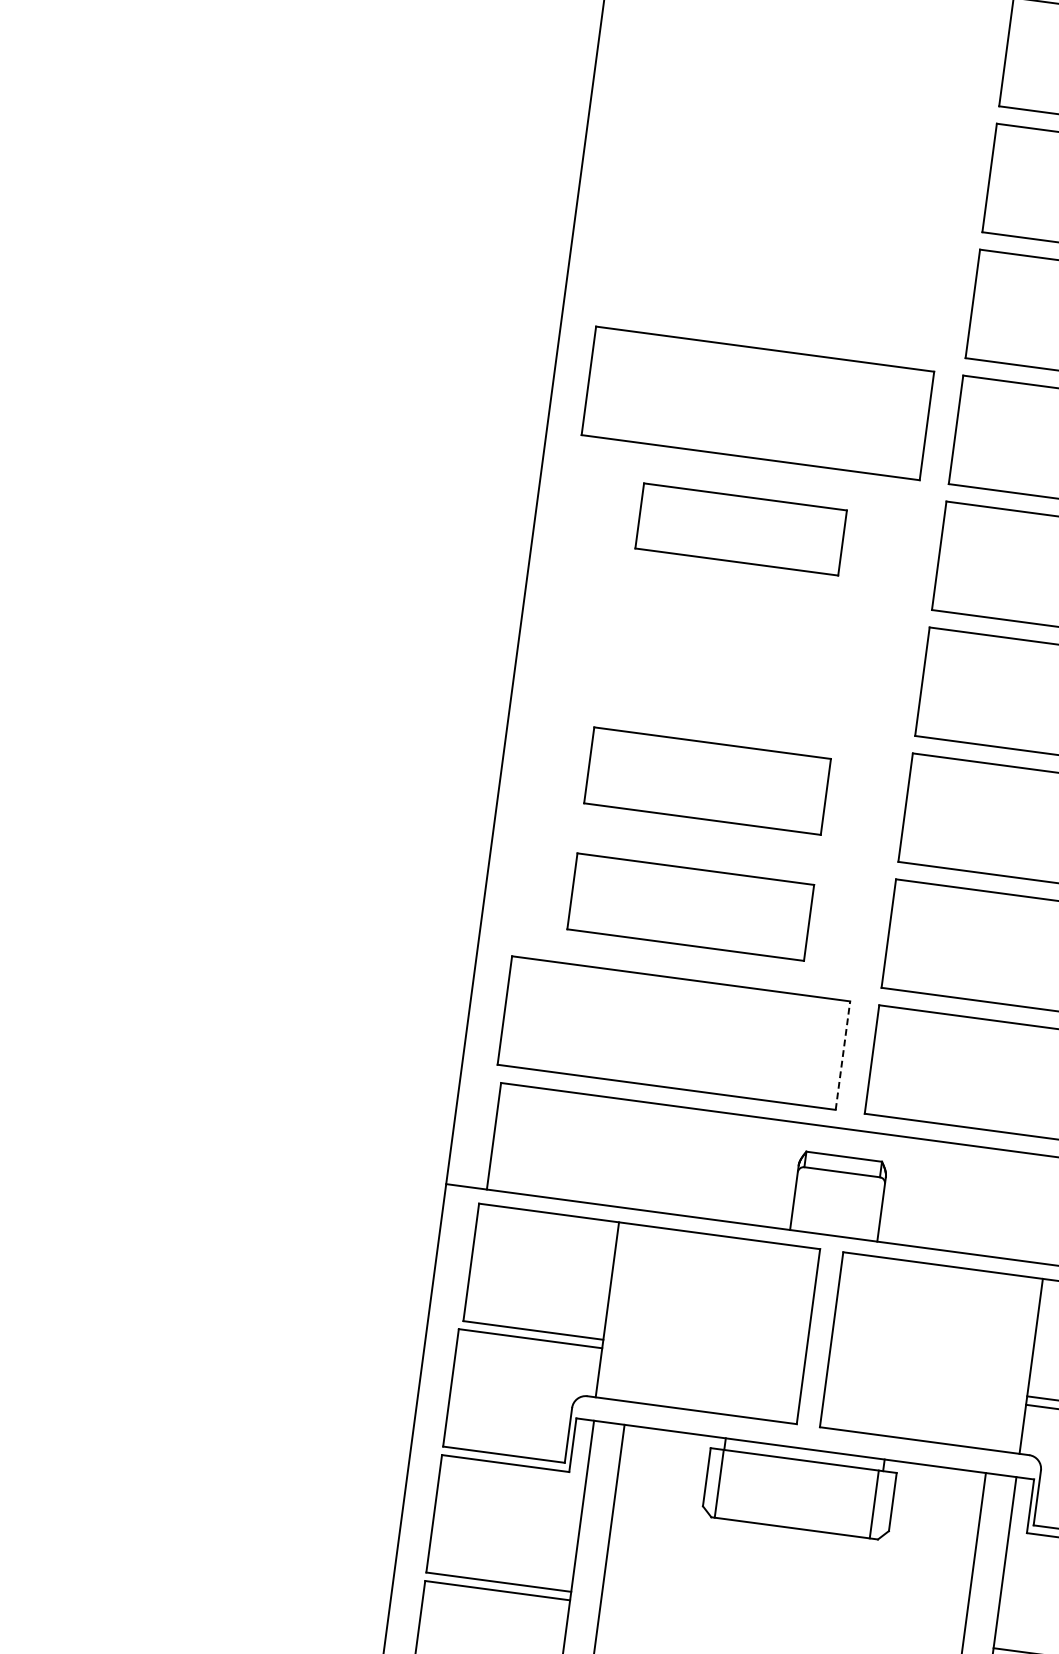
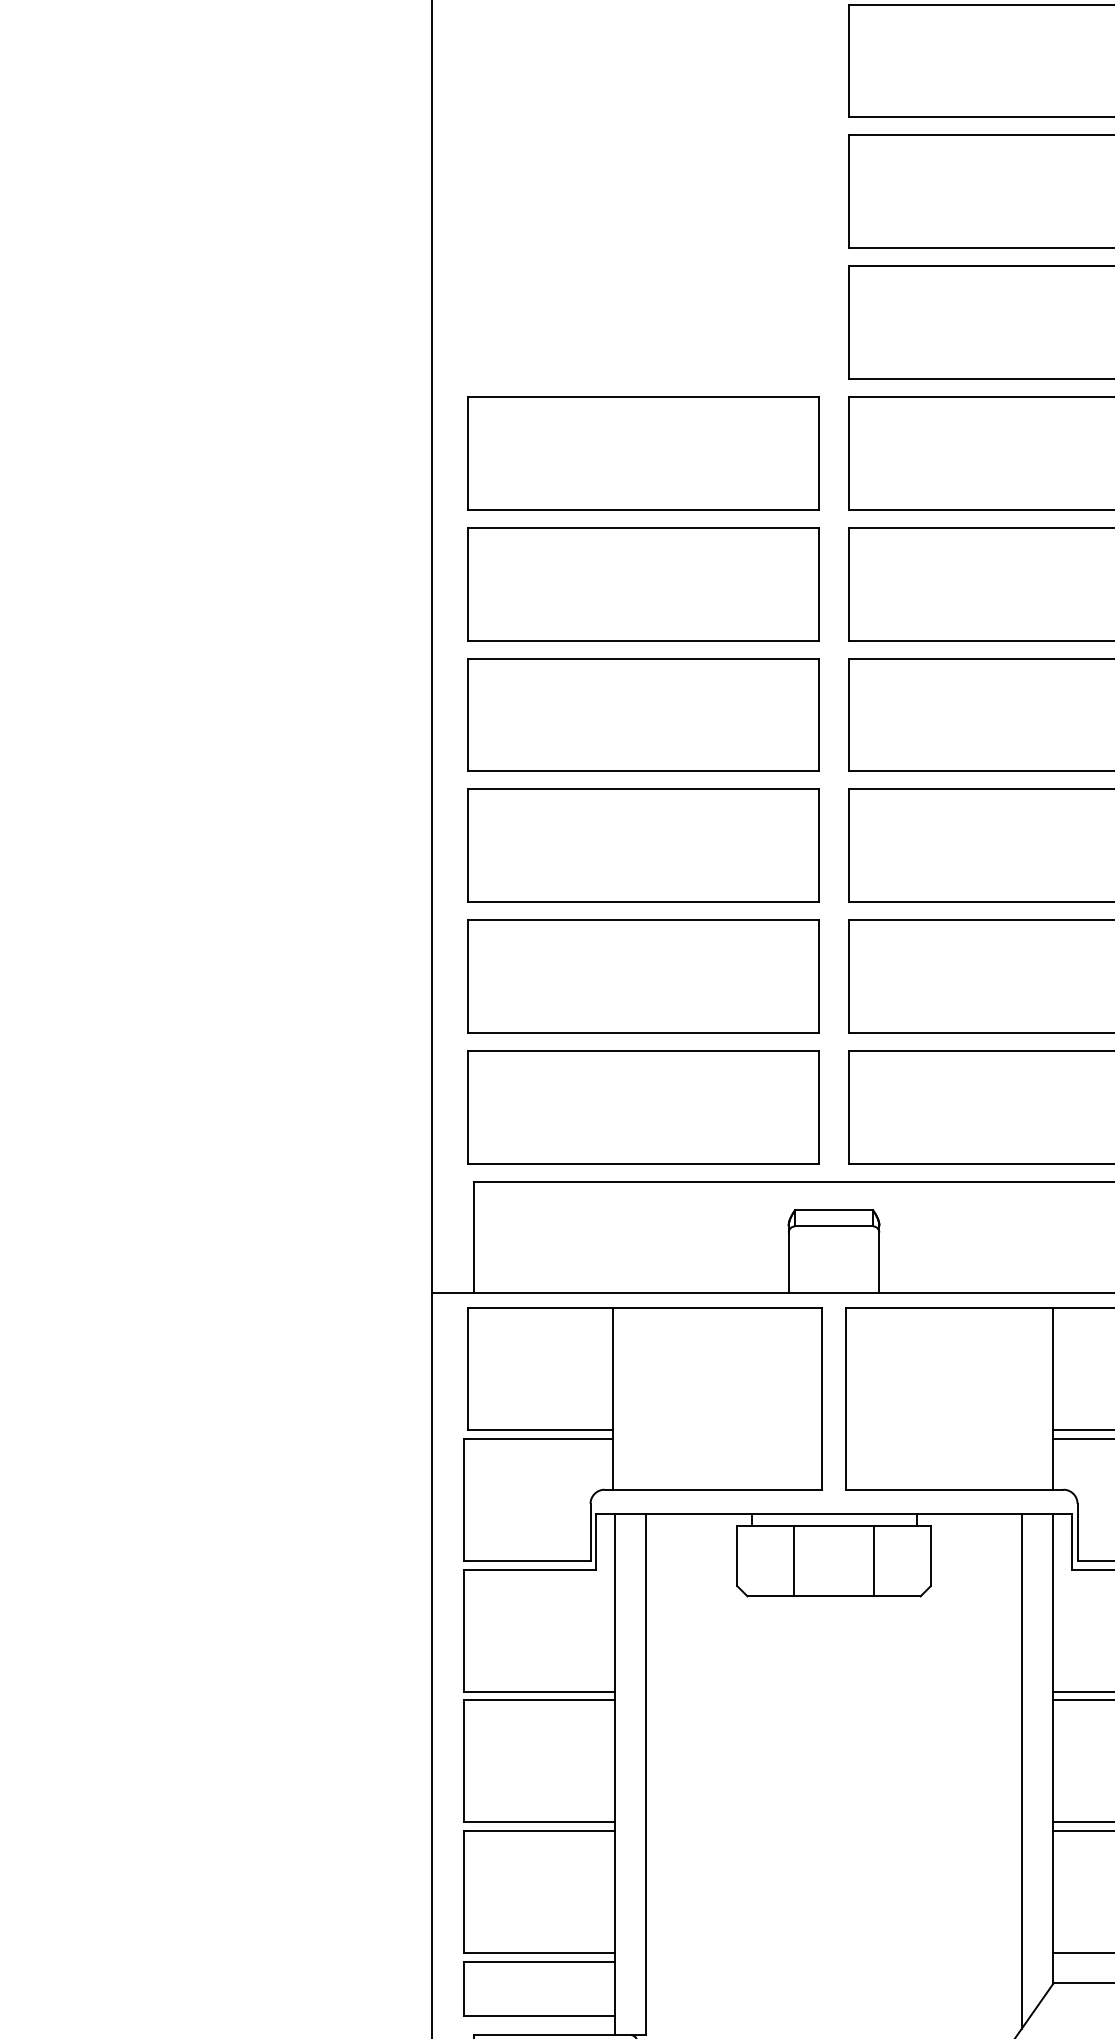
part: (741, 529) -> (643, 584), size x1.67
part: (724, 654) -> (643, 714), added
part: (707, 780) -> (643, 845), size x1.43
part: (690, 907) -> (643, 976), size x1.43
line: (842, 1054) -> (818, 1106), dashed -> solid
line: (719, 1483) -> (794, 1560), moved
line: (874, 1503) -> (874, 1560), moved

